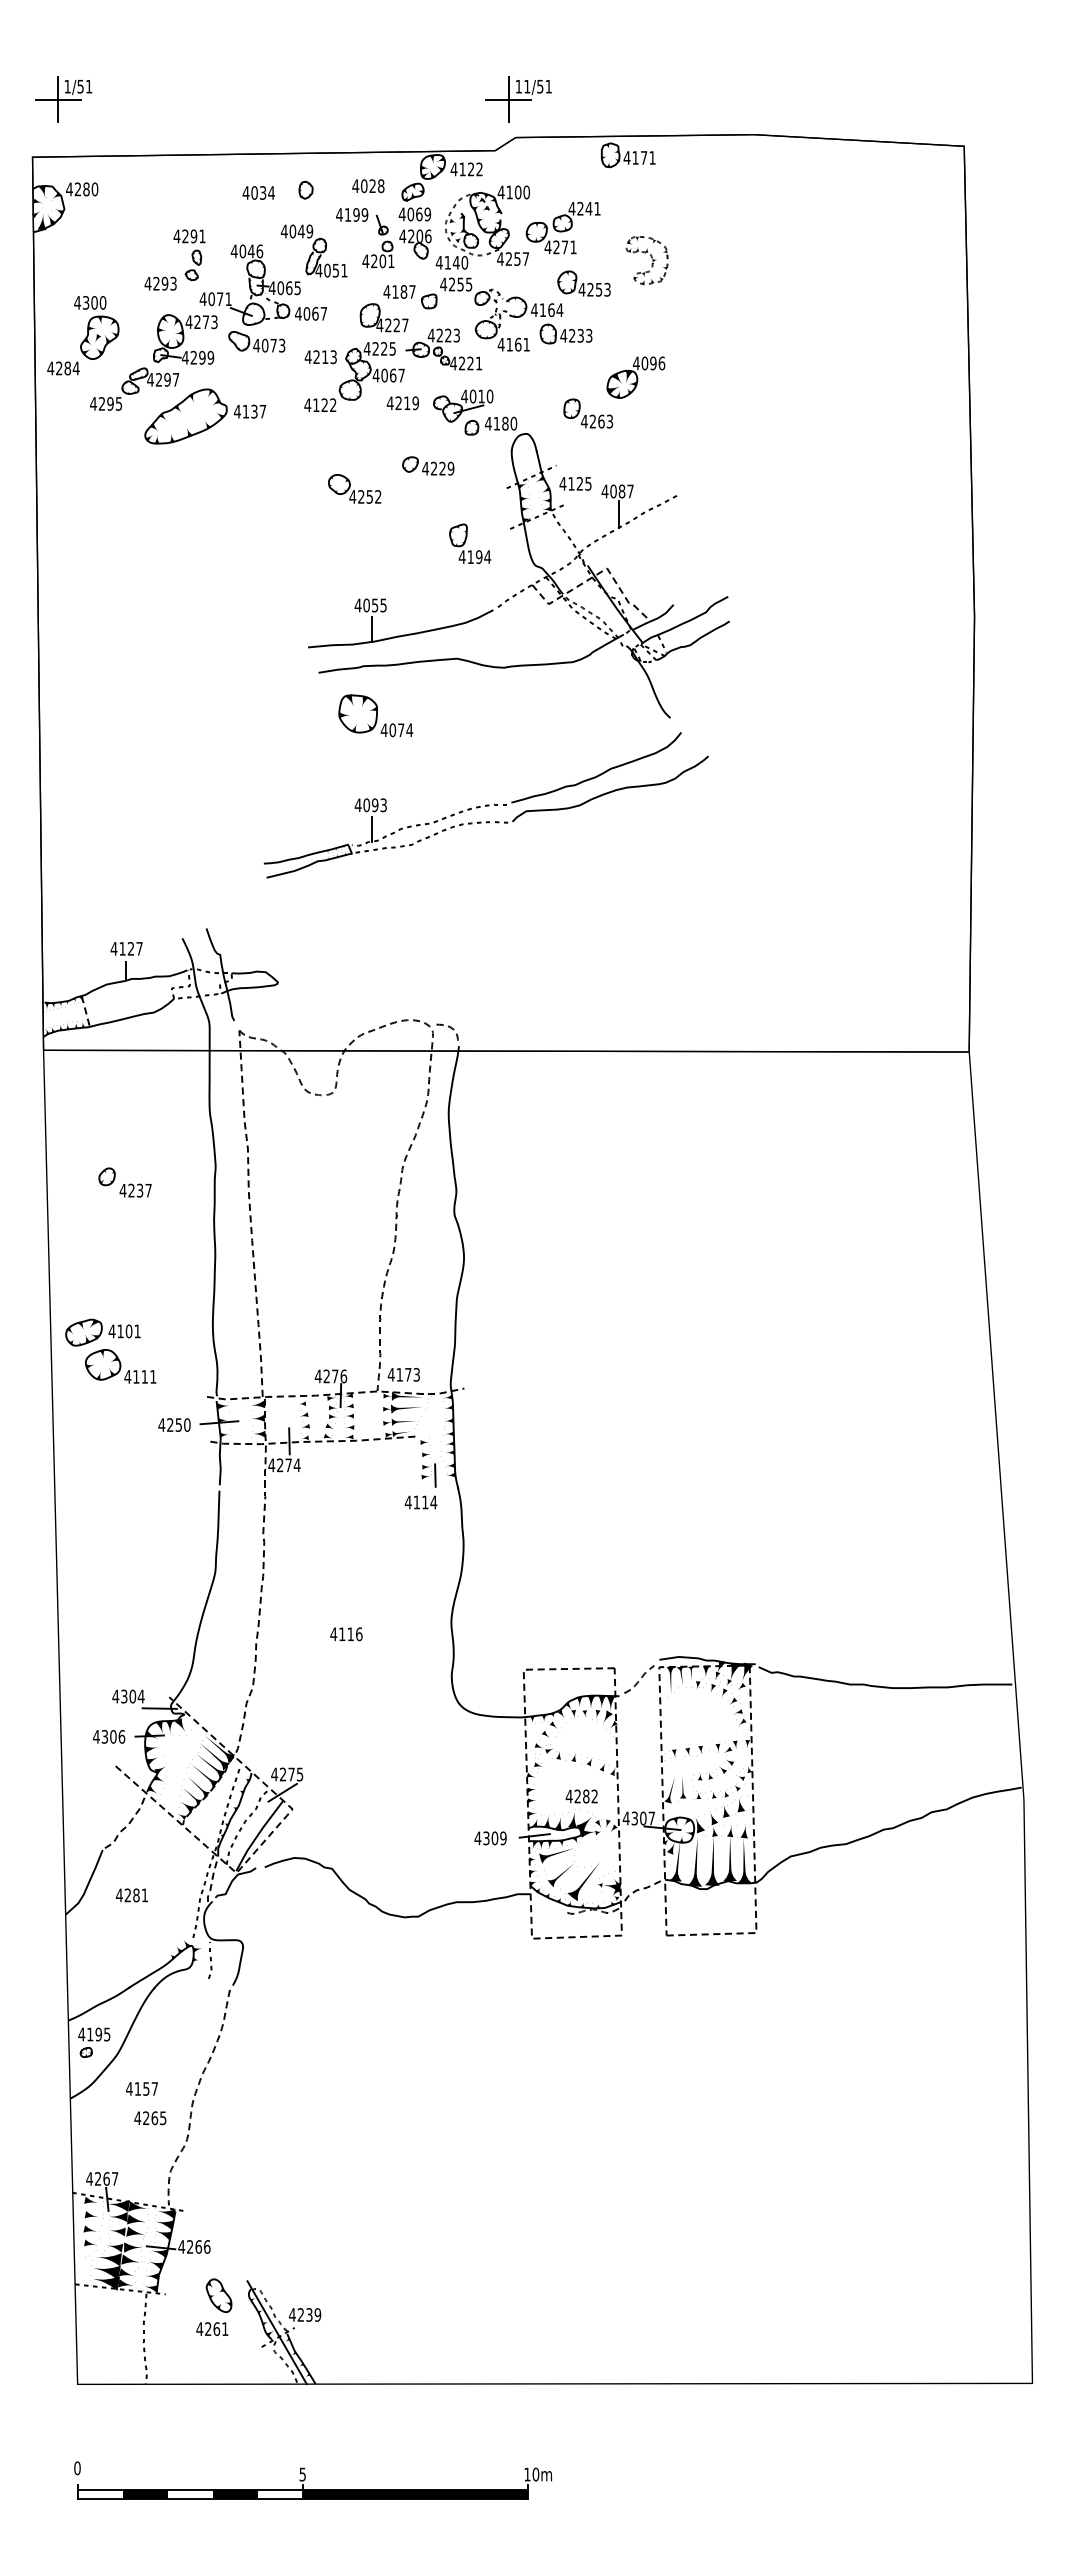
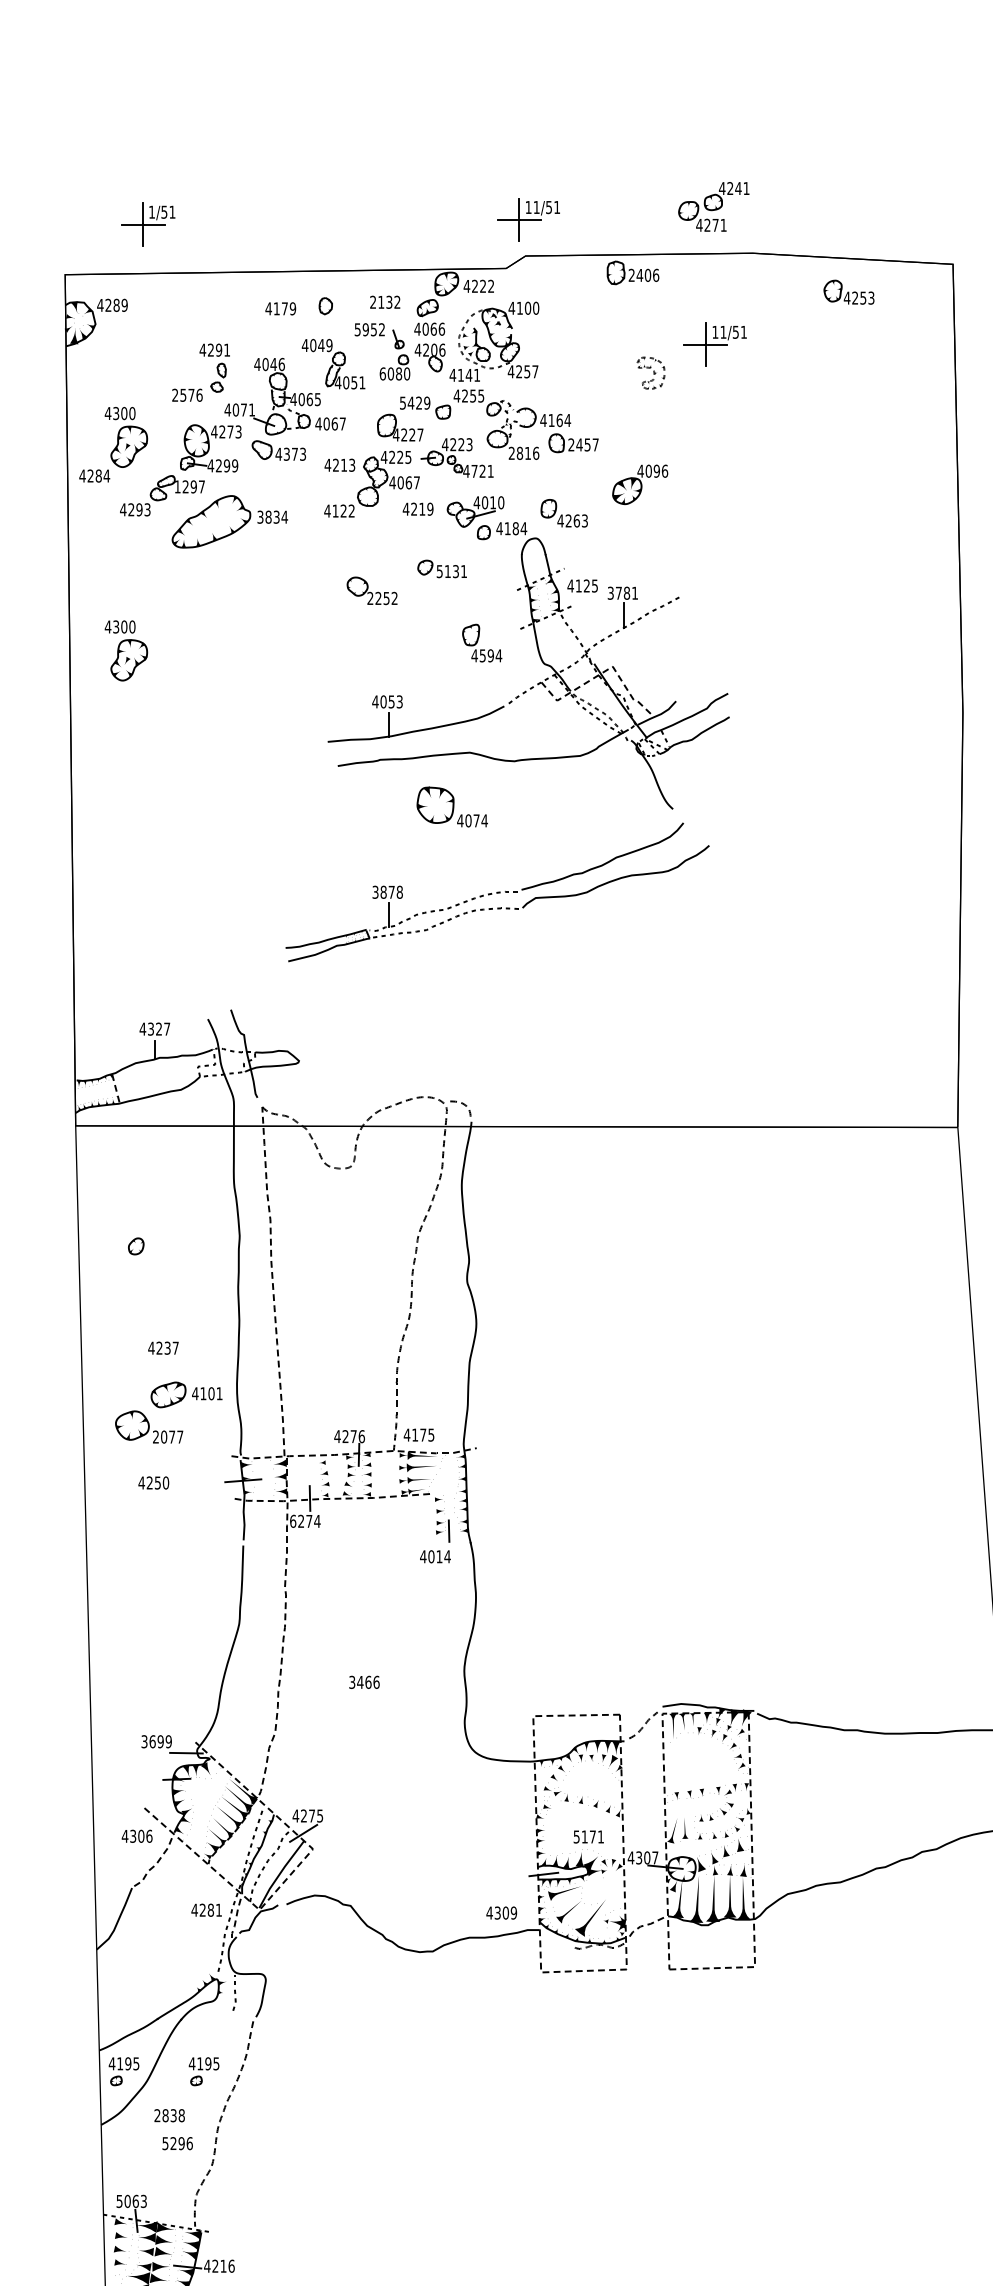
part: (63, 99) -> (148, 224), moved
text: (639, 157) -> (643, 274), 4171 -> 2406
text: (462, 169) -> (474, 286), 4122 -> 4222
text: (368, 186) -> (385, 302), 4028 -> 2132
text: (94, 189) -> (124, 305), 4280 -> 4289
text: (263, 192) -> (285, 308), 4034 -> 4179
text: (352, 214) -> (370, 329), 4199 -> 5952
text: (427, 214) -> (441, 329), 4069 -> 4066
part: (562, 227) -> (713, 206), moved
part: (714, 230) -> (715, 344), added
part: (646, 260) -> (650, 373), size x0.7
text: (378, 261) -> (394, 374), 4201 -> 6080
text: (464, 262) -> (476, 375), 4140 -> 4141
text: (160, 283) -> (187, 395), 4293 -> 2576
part: (583, 283) -> (848, 292), moved
text: (399, 291) -> (414, 402), 4187 -> 5429
text: (576, 335) -> (583, 444), 4233 -> 2457
text: (513, 344) -> (523, 453), 4161 -> 2816
text: (264, 345) -> (286, 454), 4073 -> 4373
text: (461, 363) -> (473, 471), 4221 -> 4721
text: (150, 379) -> (177, 486), 4297 -> 1297
text: (119, 403) -> (148, 509), 4295 -> 4293
text: (250, 411) -> (272, 517), 4137 -> 3834
part: (588, 413) -> (564, 513), moved
text: (513, 423) -> (523, 528), 4180 -> 4184
text: (438, 468) -> (452, 571), 4229 -> 5131
text: (617, 491) -> (622, 593), 4087 -> 3781
text: (352, 496) -> (370, 598), 4252 -> 2252
part: (96, 551) -> (126, 650), added
text: (470, 557) -> (482, 656), 4194 -> 4594
text: (383, 604) -> (399, 700), 4055 -> 4053
part: (375, 715) -> (452, 806), moved
text: (370, 805) -> (387, 892), 4093 -> 3878
text: (122, 948) -> (150, 1028), 4127 -> 4327
text: (135, 1190) -> (163, 1348), moved
part: (102, 1332) -> (186, 1394), moved
text: (416, 1373) -> (431, 1433), 4173 -> 4175
text: (140, 1376) -> (168, 1436), 4111 -> 2077
text: (174, 1424) -> (153, 1482), moved
text: (271, 1465) -> (292, 1521), 4274 -> 6274
text: (416, 1502) -> (431, 1556), 4114 -> 4014
text: (342, 1634) -> (360, 1682), 4116 -> 3466
text: (128, 1696) -> (156, 1741), 4304 -> 3699
text: (109, 1736) -> (137, 1836), moved
text: (581, 1796) -> (588, 1836), 4282 -> 5171
text: (490, 1838) -> (501, 1913), moved
text: (131, 1895) -> (206, 1910), moved
part: (178, 2042) -> (204, 2071), added
text: (141, 2088) -> (169, 2115), 4157 -> 2838
text: (150, 2118) -> (177, 2143), 4265 -> 5296
text: (102, 2178) -> (131, 2201), 4267 -> 5063
text: (198, 2246) -> (223, 2265), 4266 -> 4216

